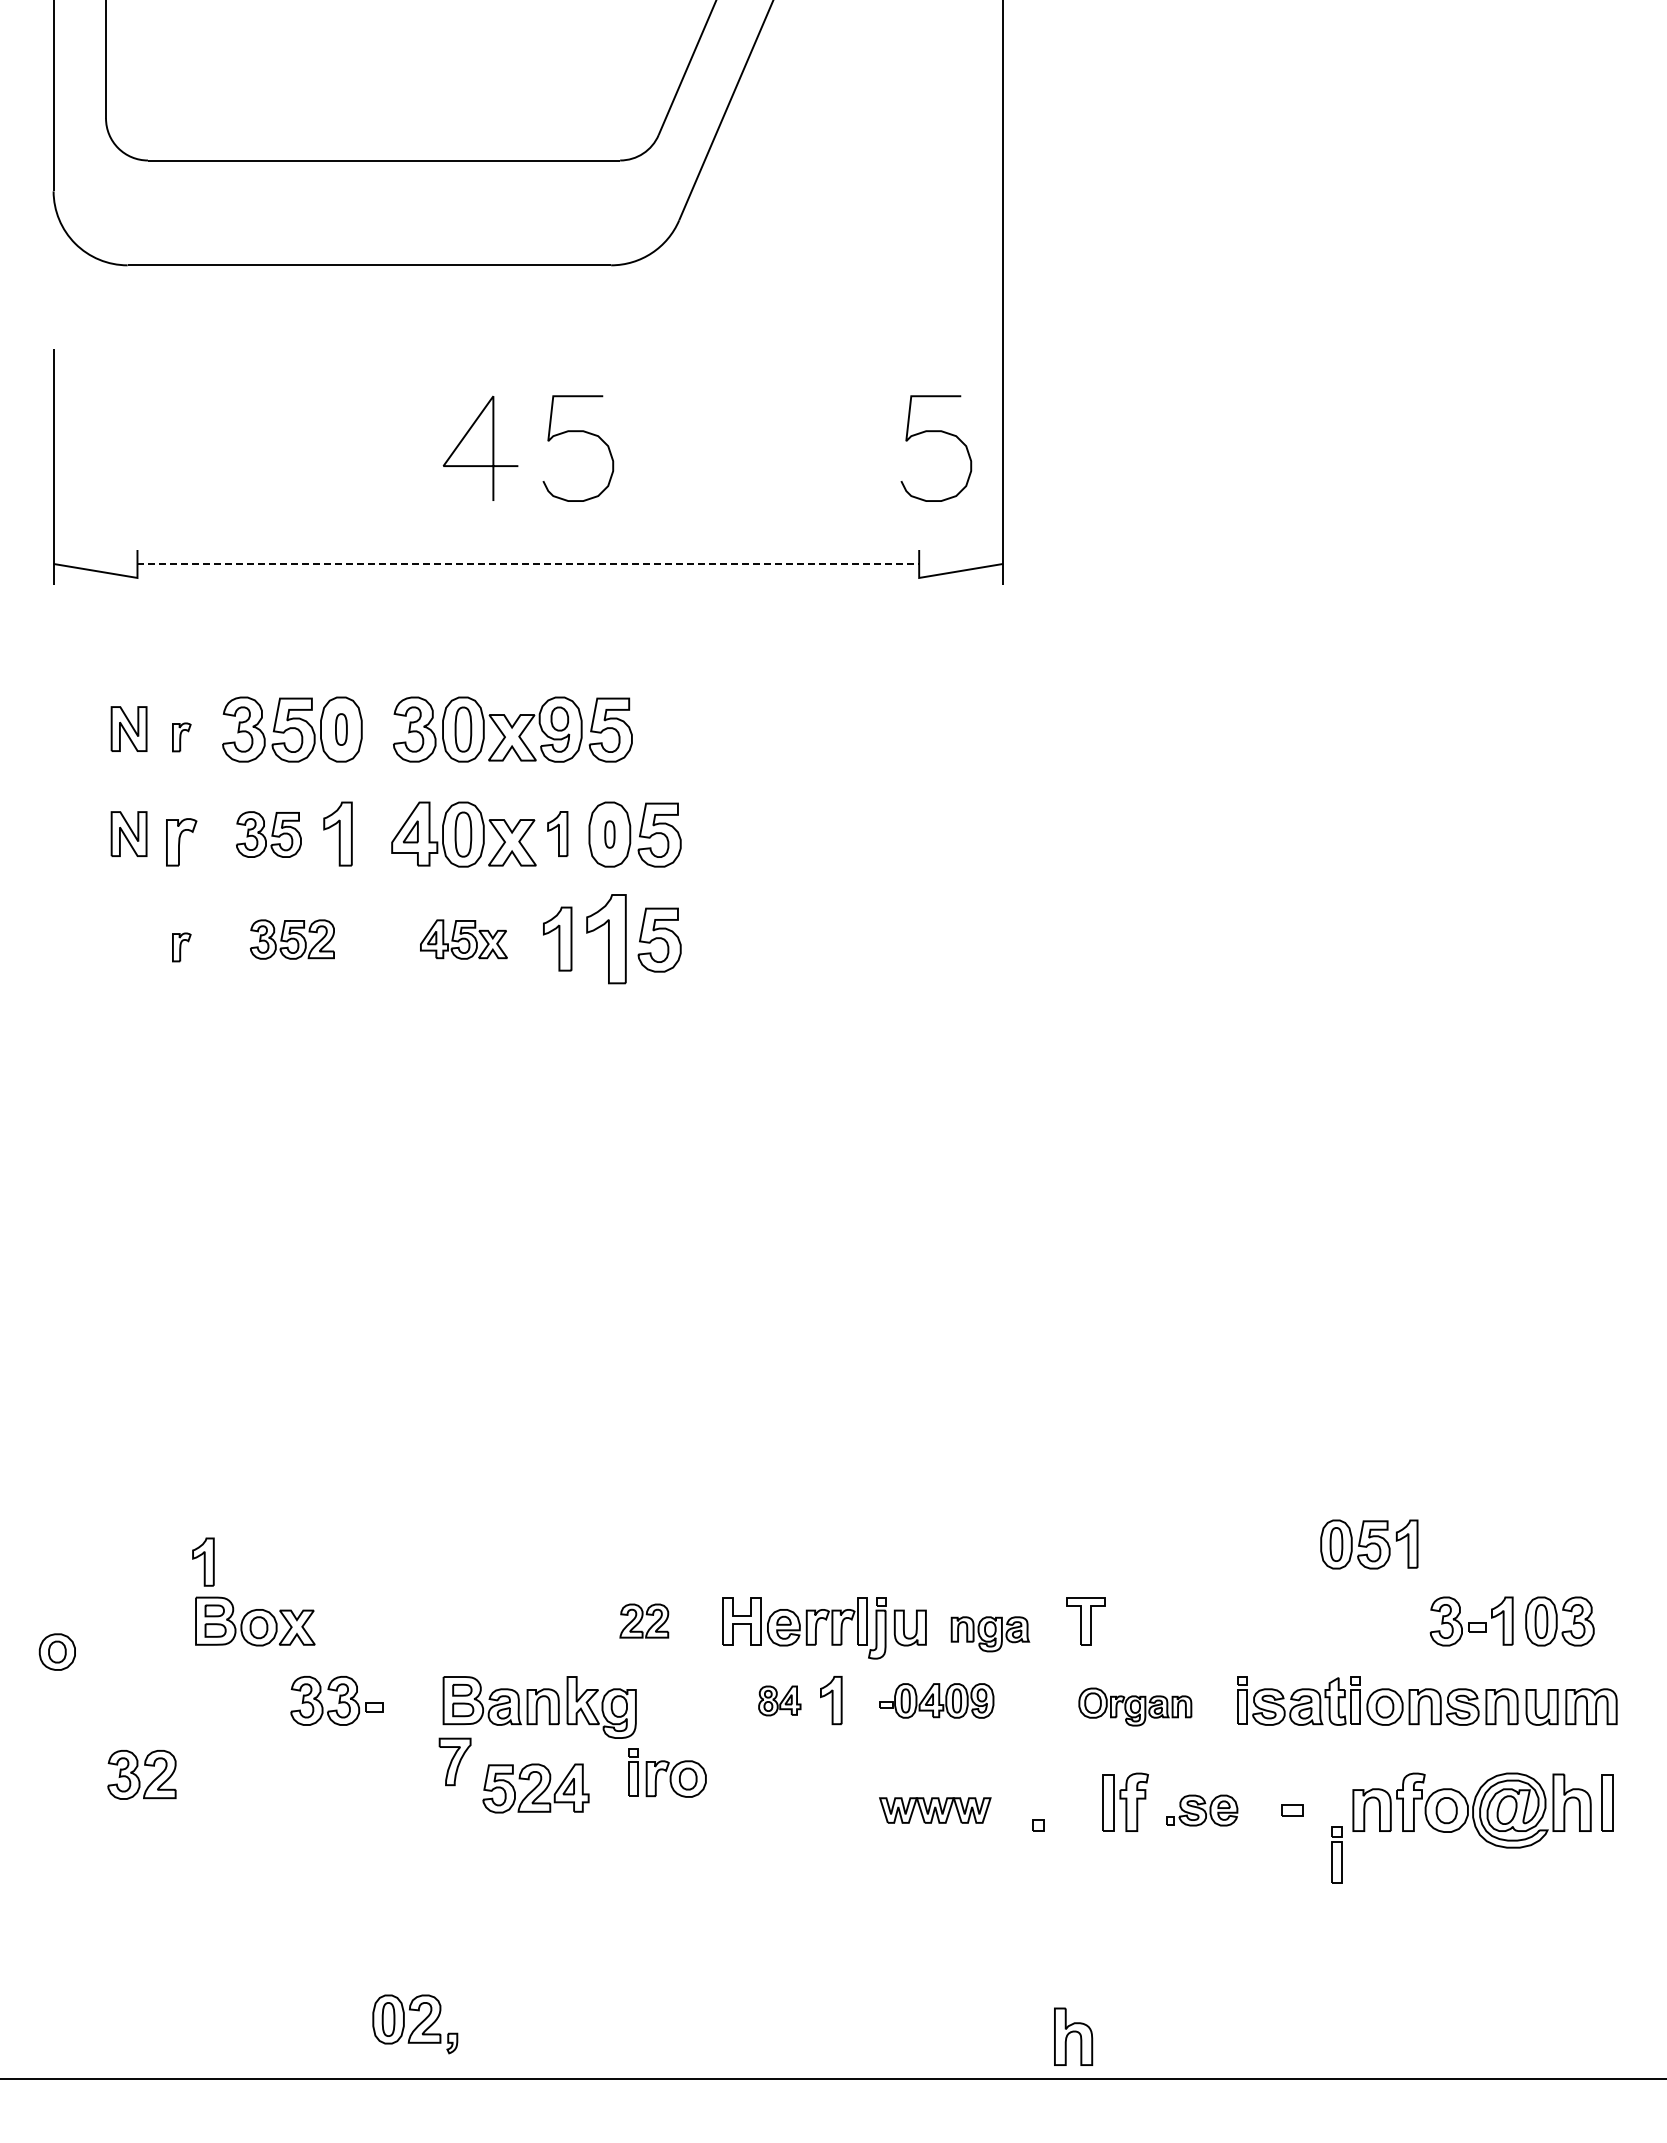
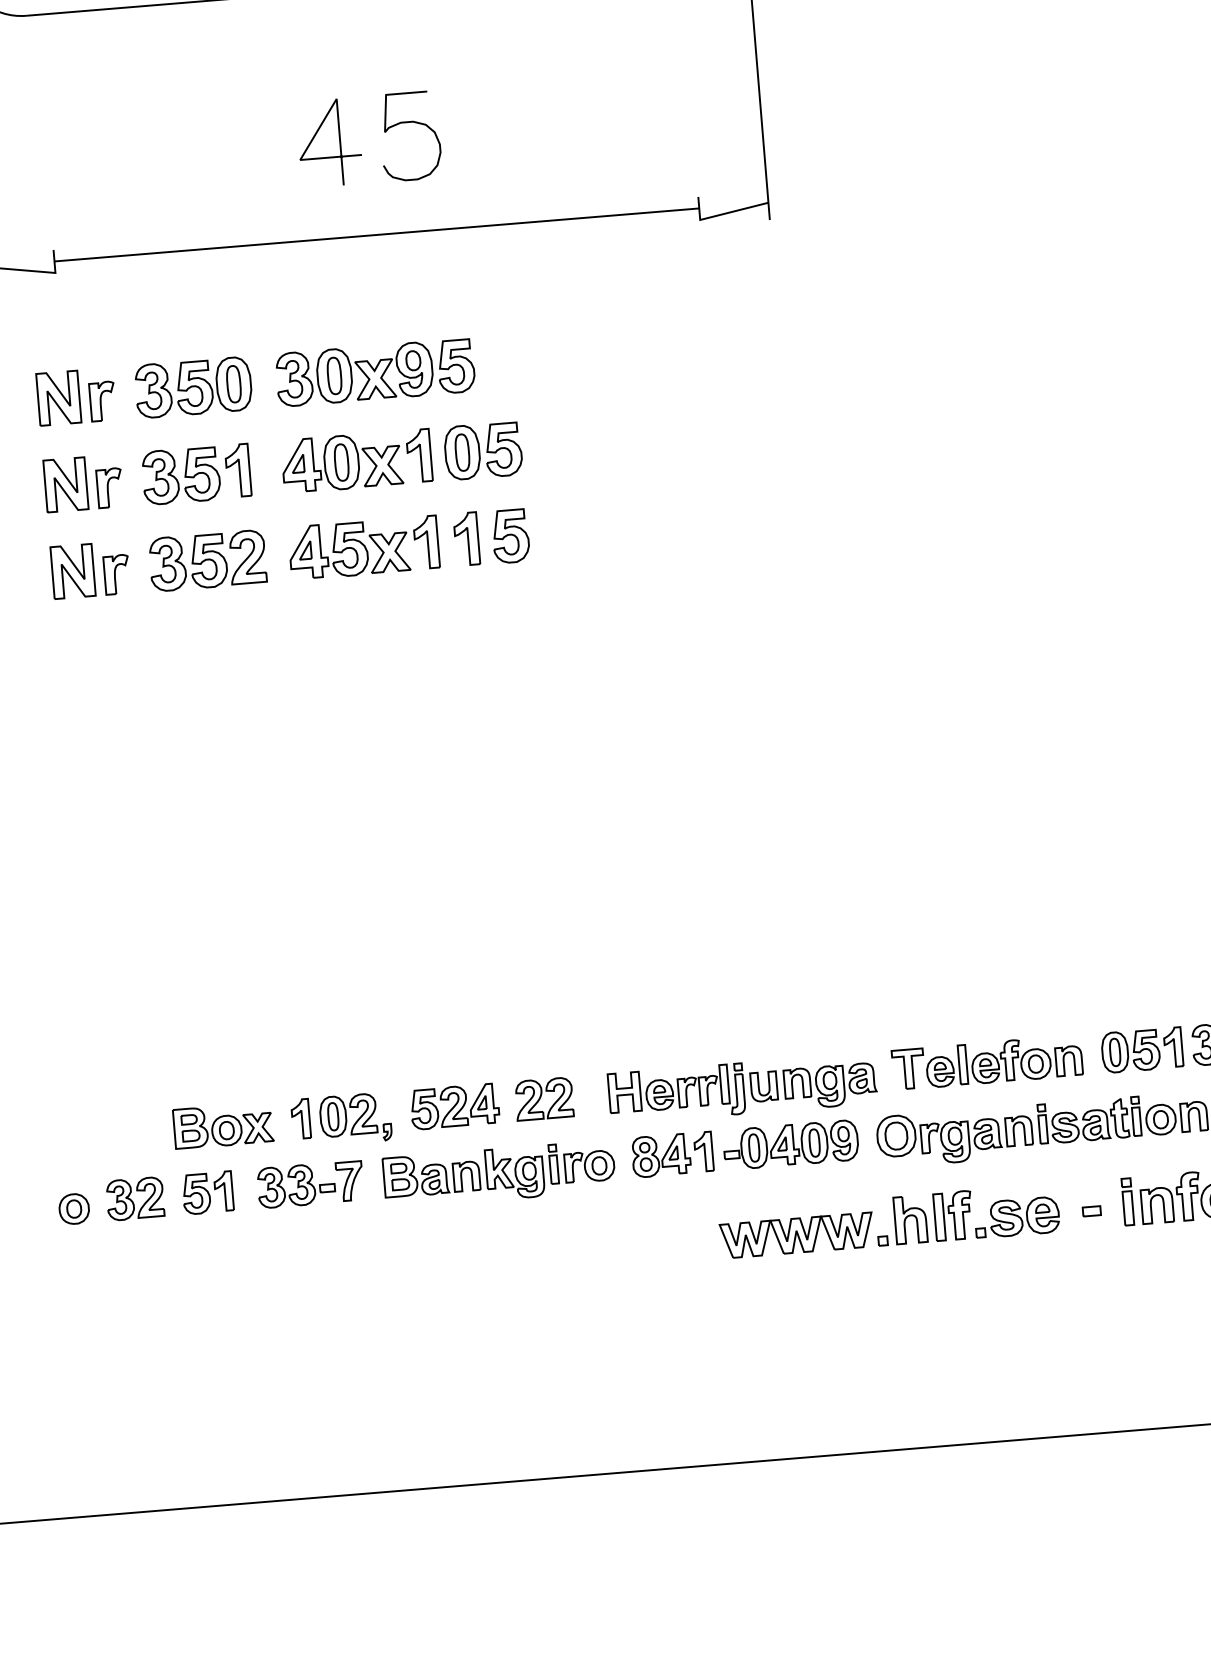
curve: (936, 432) -> (704, 98), removed
line: (528, 563) -> (376, 234), dashed -> solid
part: (128, 728) -> (58, 397), size x1.43
part: (341, 729) -> (234, 384), size x1.43
part: (181, 737) -> (102, 401), size x1.67
part: (128, 833) -> (65, 484), size x1.43
part: (557, 833) -> (419, 455), size x1.43
part: (268, 834) -> (180, 475), size x1.43
part: (609, 834) -> (462, 452), size x1.67
part: (128, 938) -> (72, 570), added
part: (606, 938) -> (466, 538), size x0.71
part: (292, 939) -> (207, 560), size x1.67
part: (463, 939) -> (348, 549), size x1.67
part: (181, 947) -> (116, 574), size x1.67
part: (1369, 1544) -> (1142, 1050), moved
part: (203, 1561) -> (301, 1118), moved
part: (644, 1620) -> (544, 1098), size x1.43
part: (1201, 1621) -> (1003, 1061), added
part: (990, 1634) -> (830, 1086), size x1.43
part: (56, 1651) -> (73, 1208), moved
part: (229, 1700) -> (207, 1192), added
part: (779, 1700) -> (661, 1155), size x1.67
part: (936, 1700) -> (790, 1144), size x1.43
part: (1135, 1706) -> (955, 1136), size x1.67
part: (454, 1761) -> (349, 1180), moved
part: (667, 1772) -> (581, 1161), moved
part: (141, 1774) -> (134, 1198), moved
part: (535, 1788) -> (454, 1106), moved
part: (935, 1810) -> (797, 1235), size x1.67
part: (1201, 1810) -> (1016, 1217), size x1.43
part: (1336, 1854) -> (1127, 1201), moved
part: (415, 2024) -> (355, 1118), moved
part: (1073, 2036) -> (910, 1219), moved

